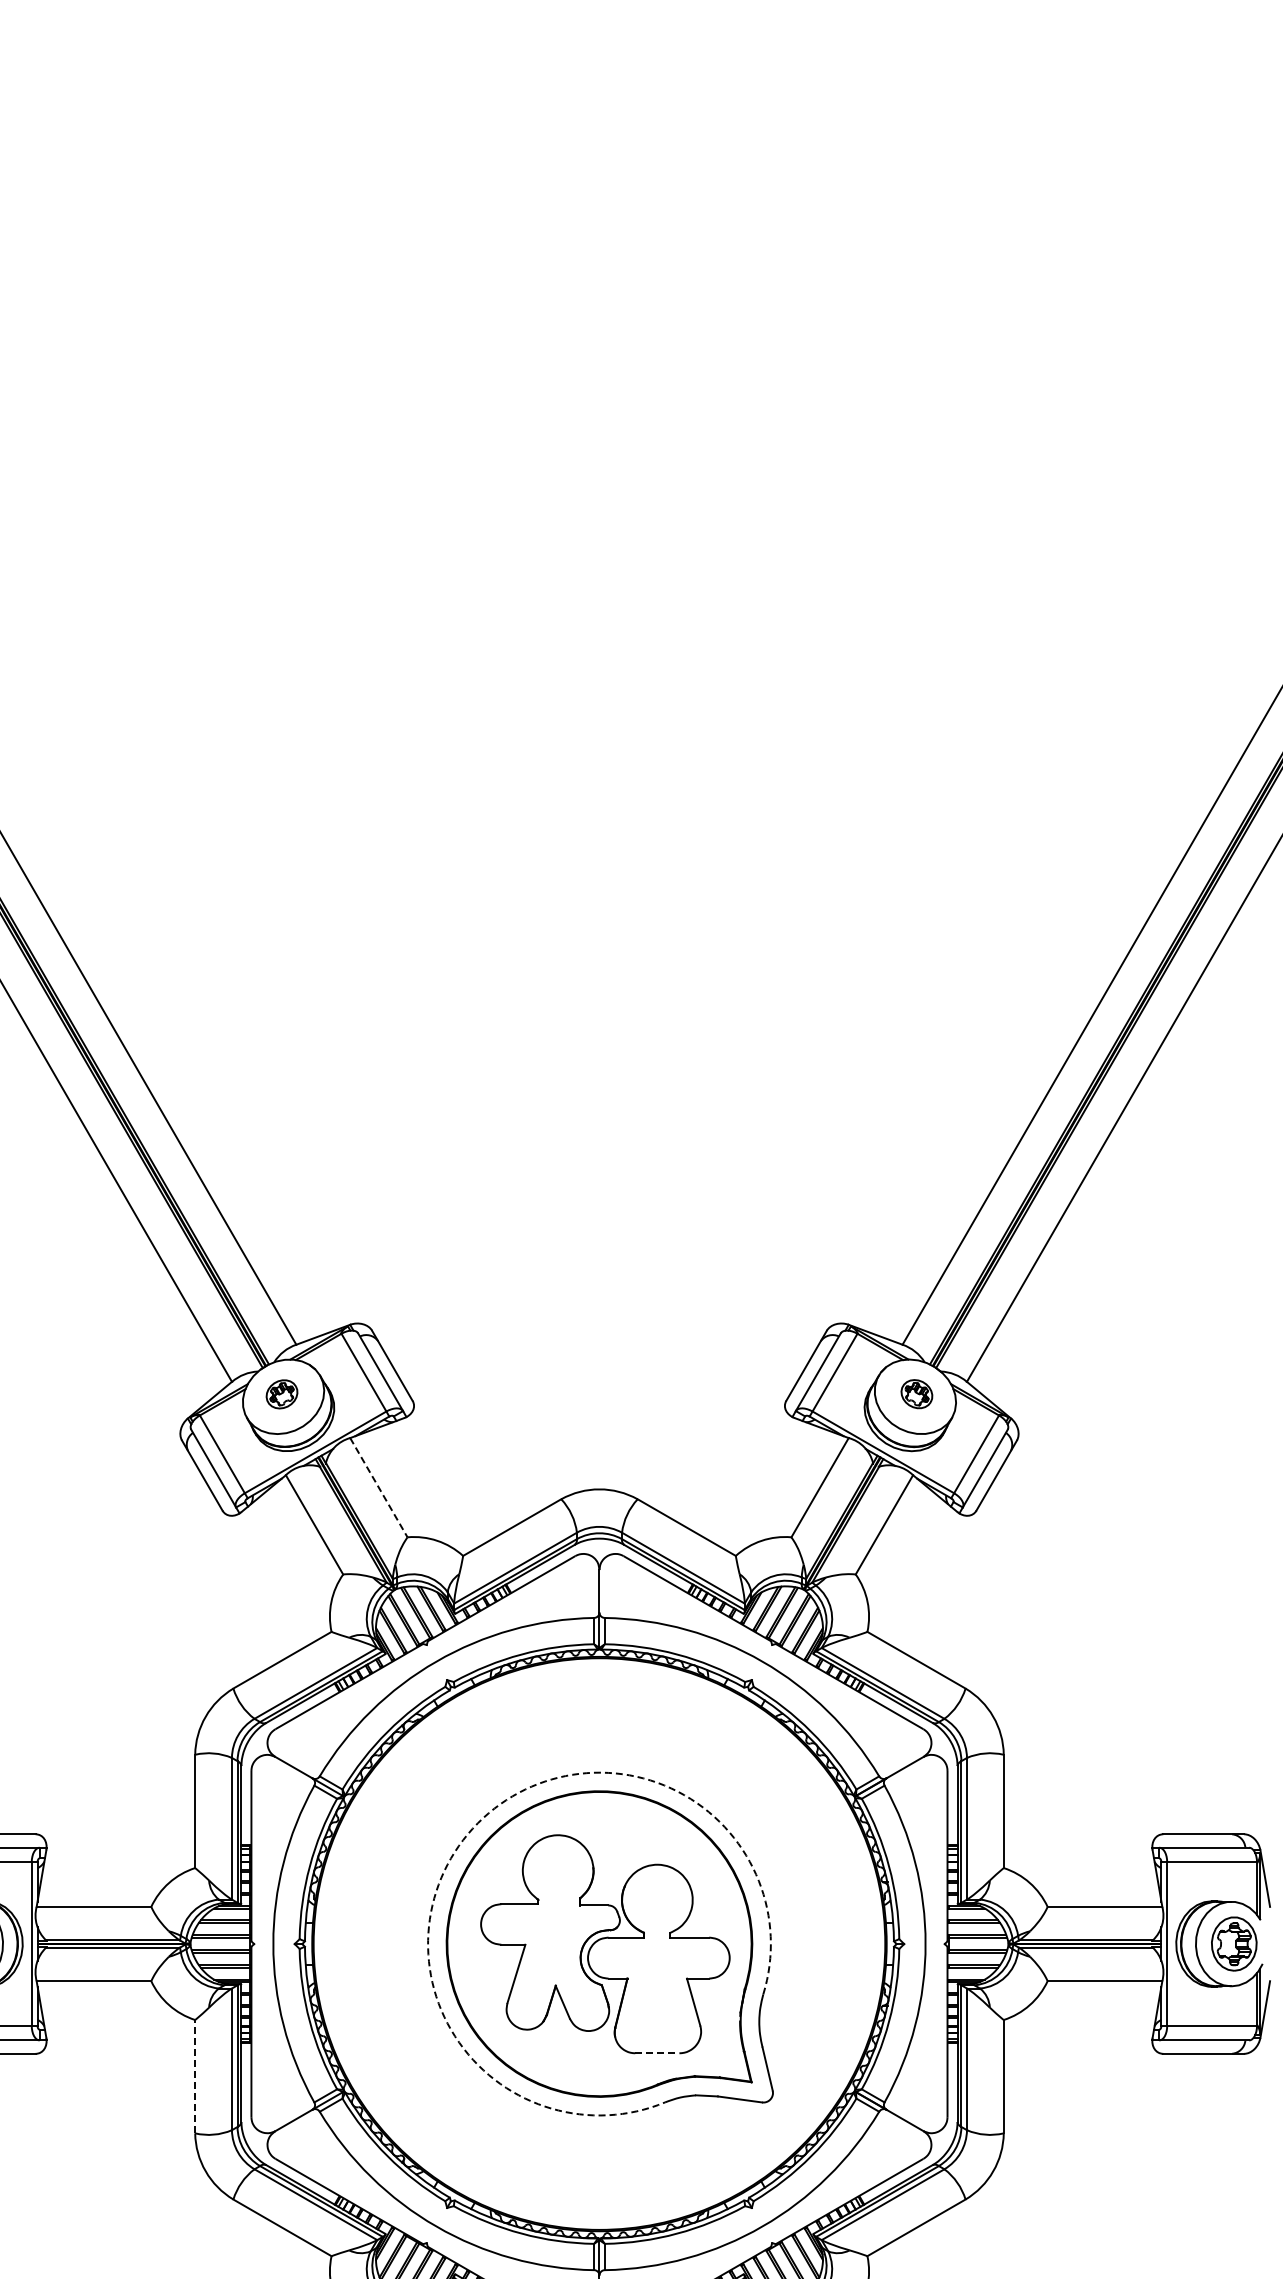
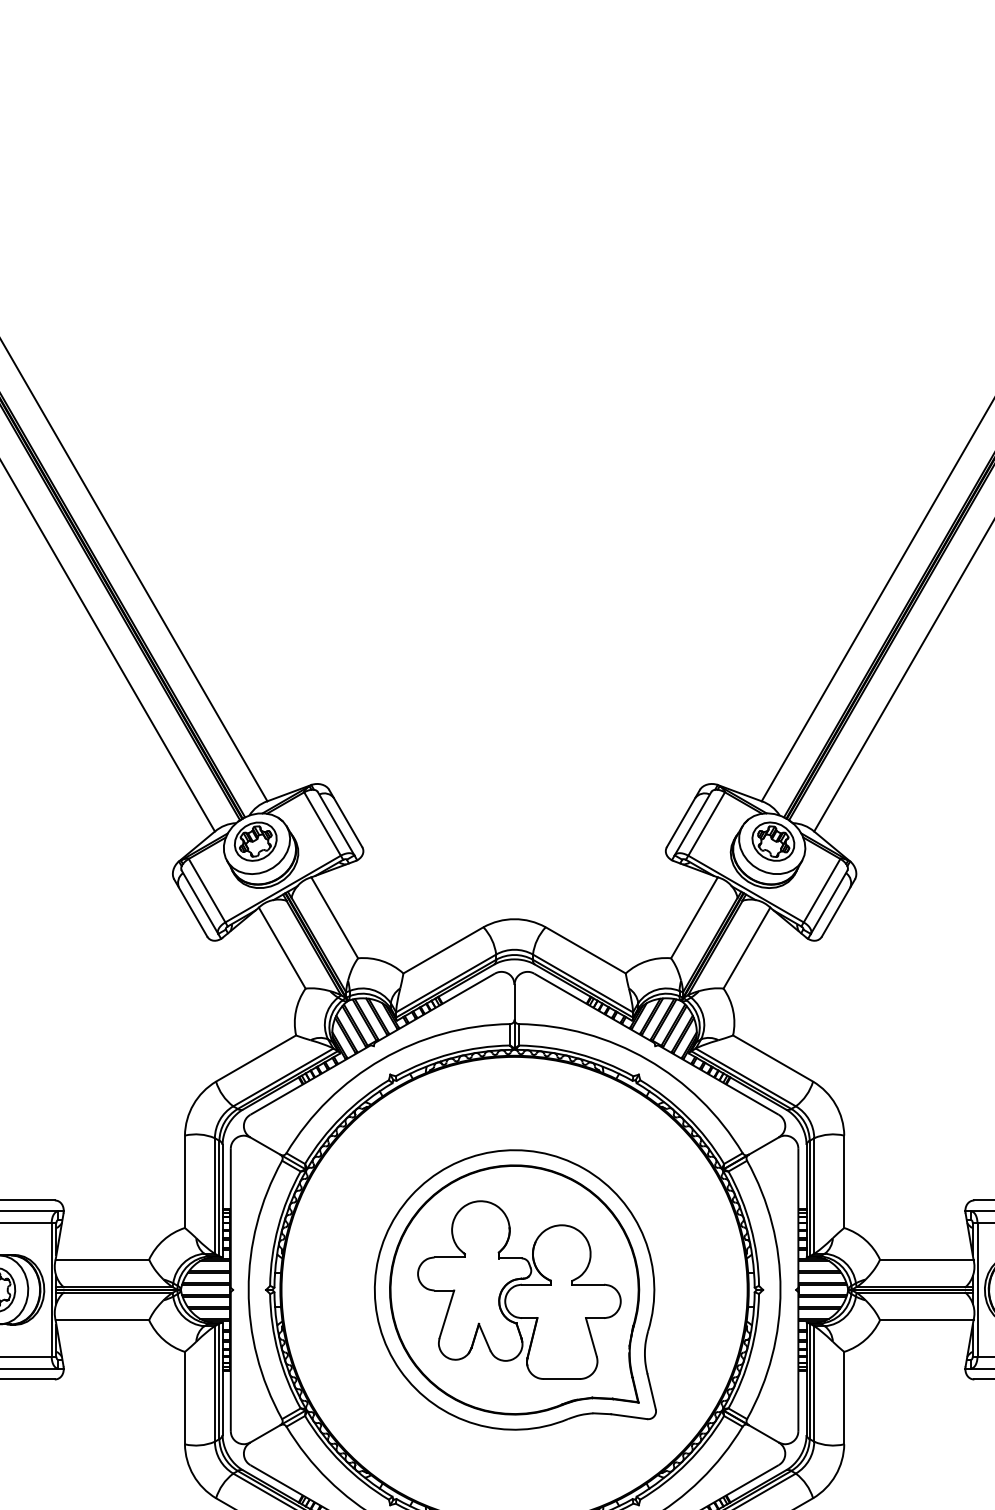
part: (916, 1393) -> (773, 841), size x1.67
part: (281, 1394) -> (255, 841), size x1.67
line: (379, 1488) -> (335, 918), dashed -> solid
arc: (472, 1828) -> (411, 1195), dashed -> solid
line: (657, 2053) -> (561, 1379), dashed -> solid
line: (195, 2076) -> (185, 1397), dashed -> solid

